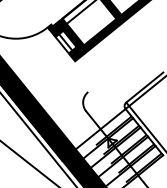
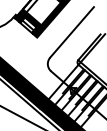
line: (124, 62) -> (72, 32), added

